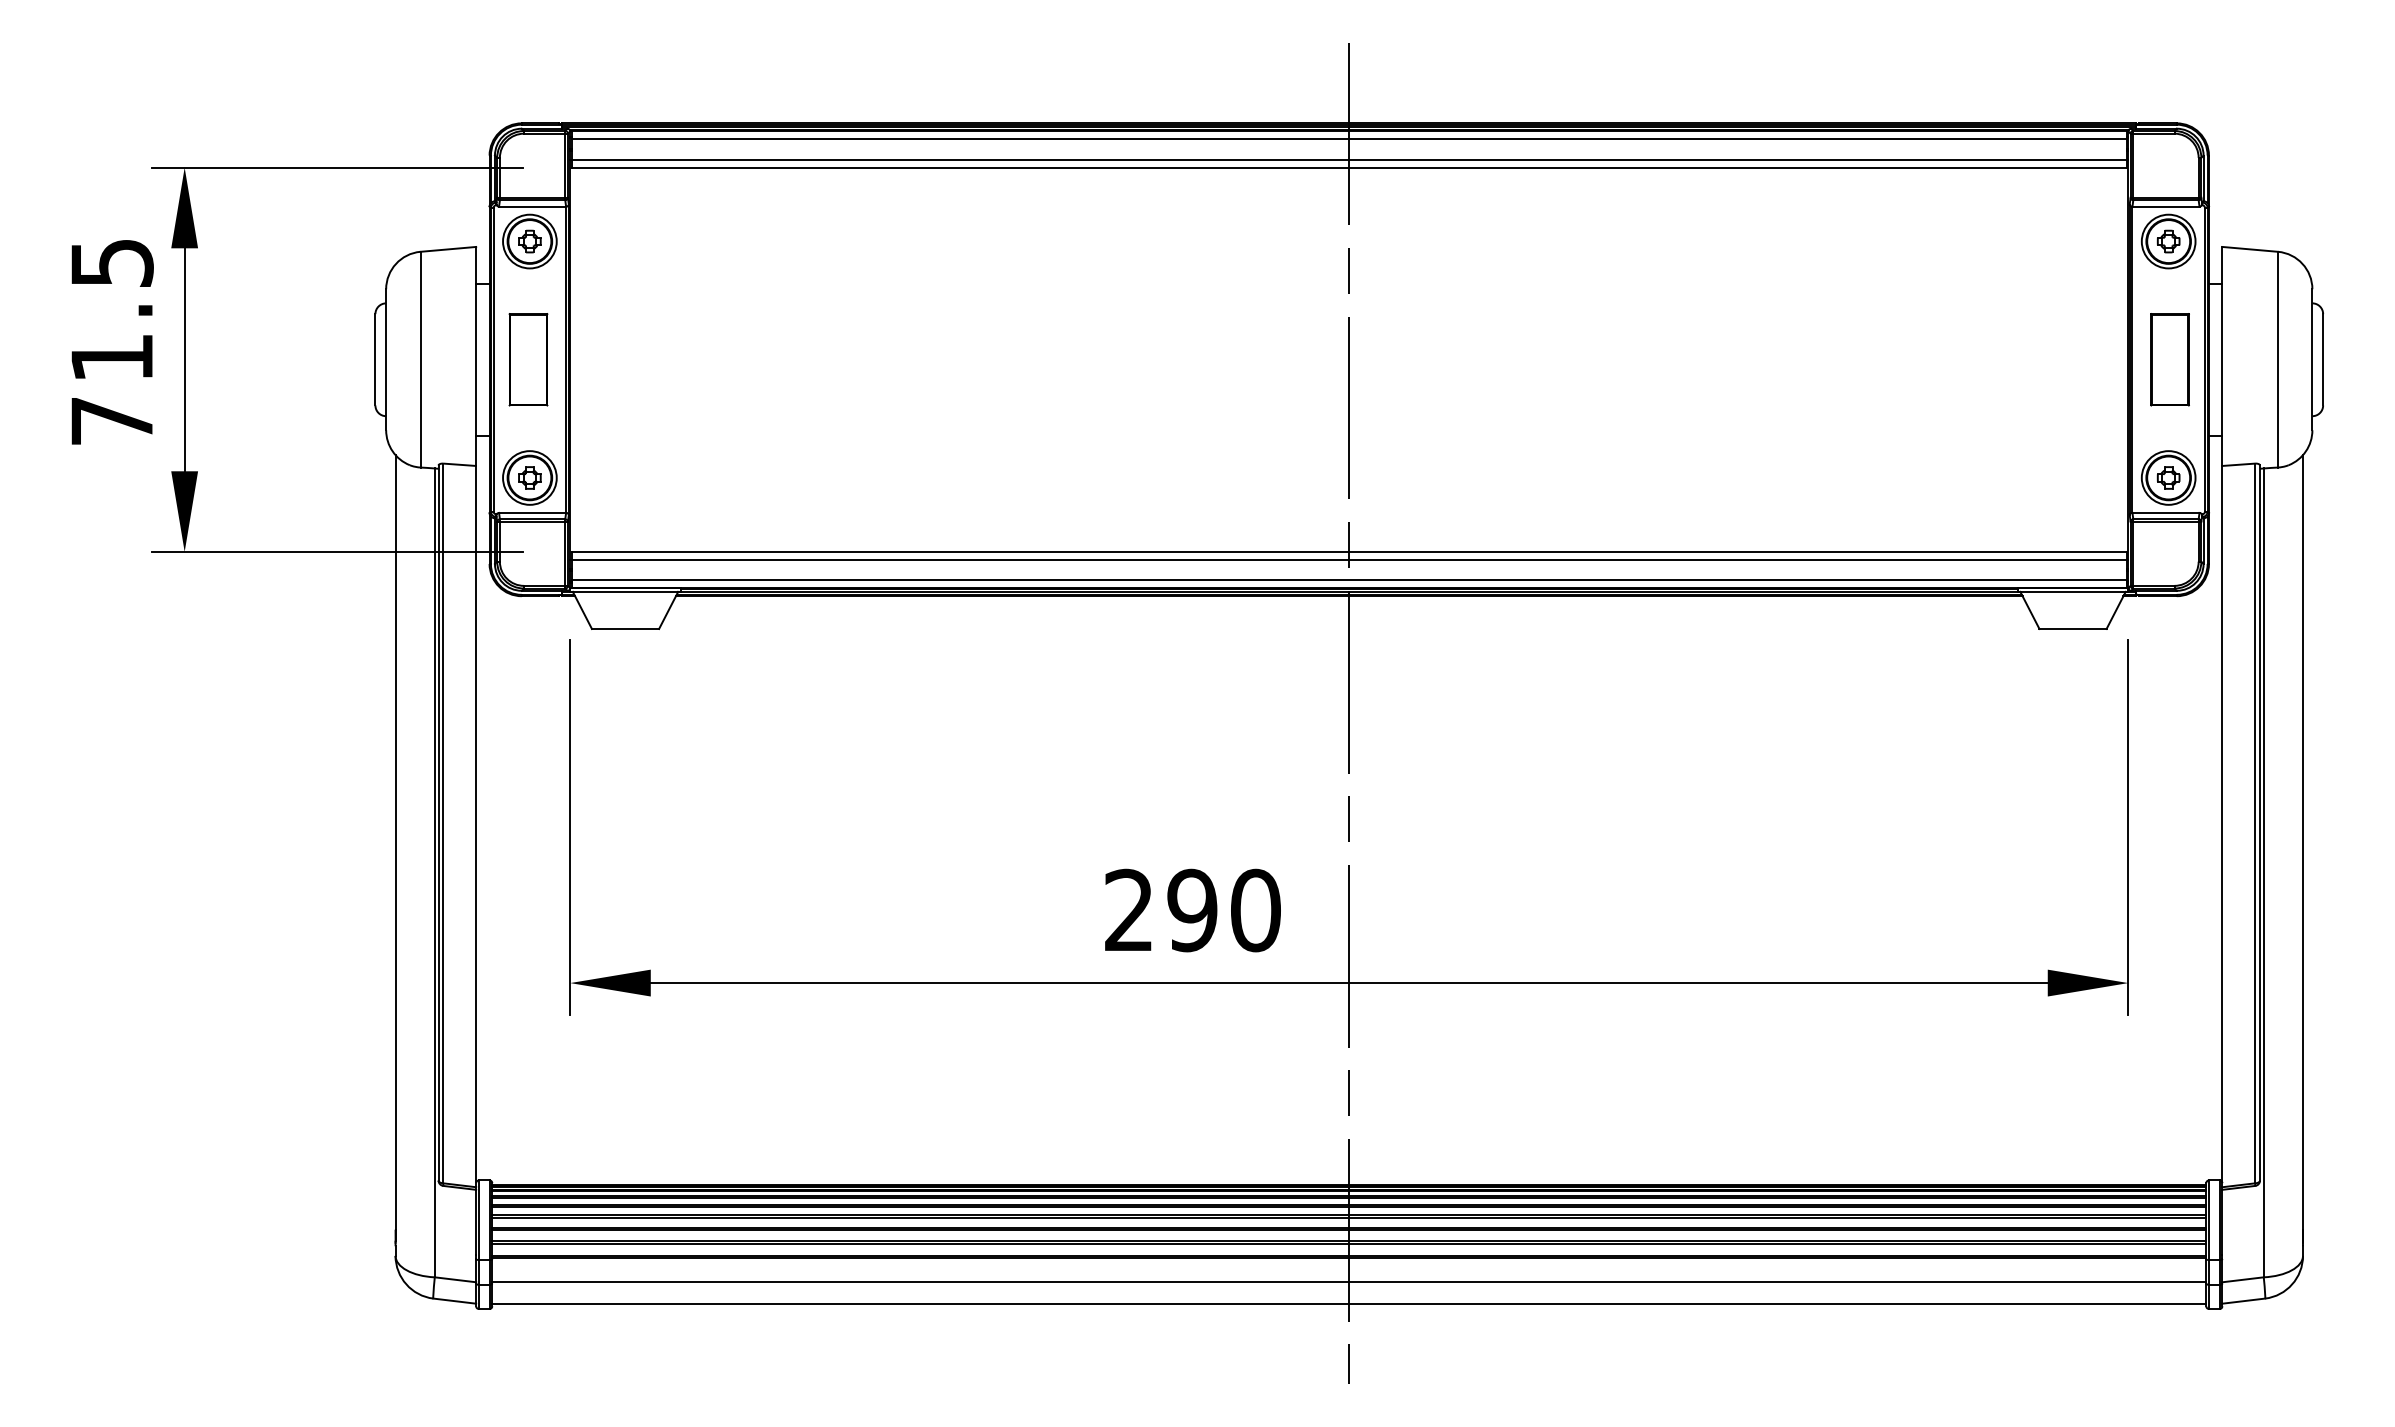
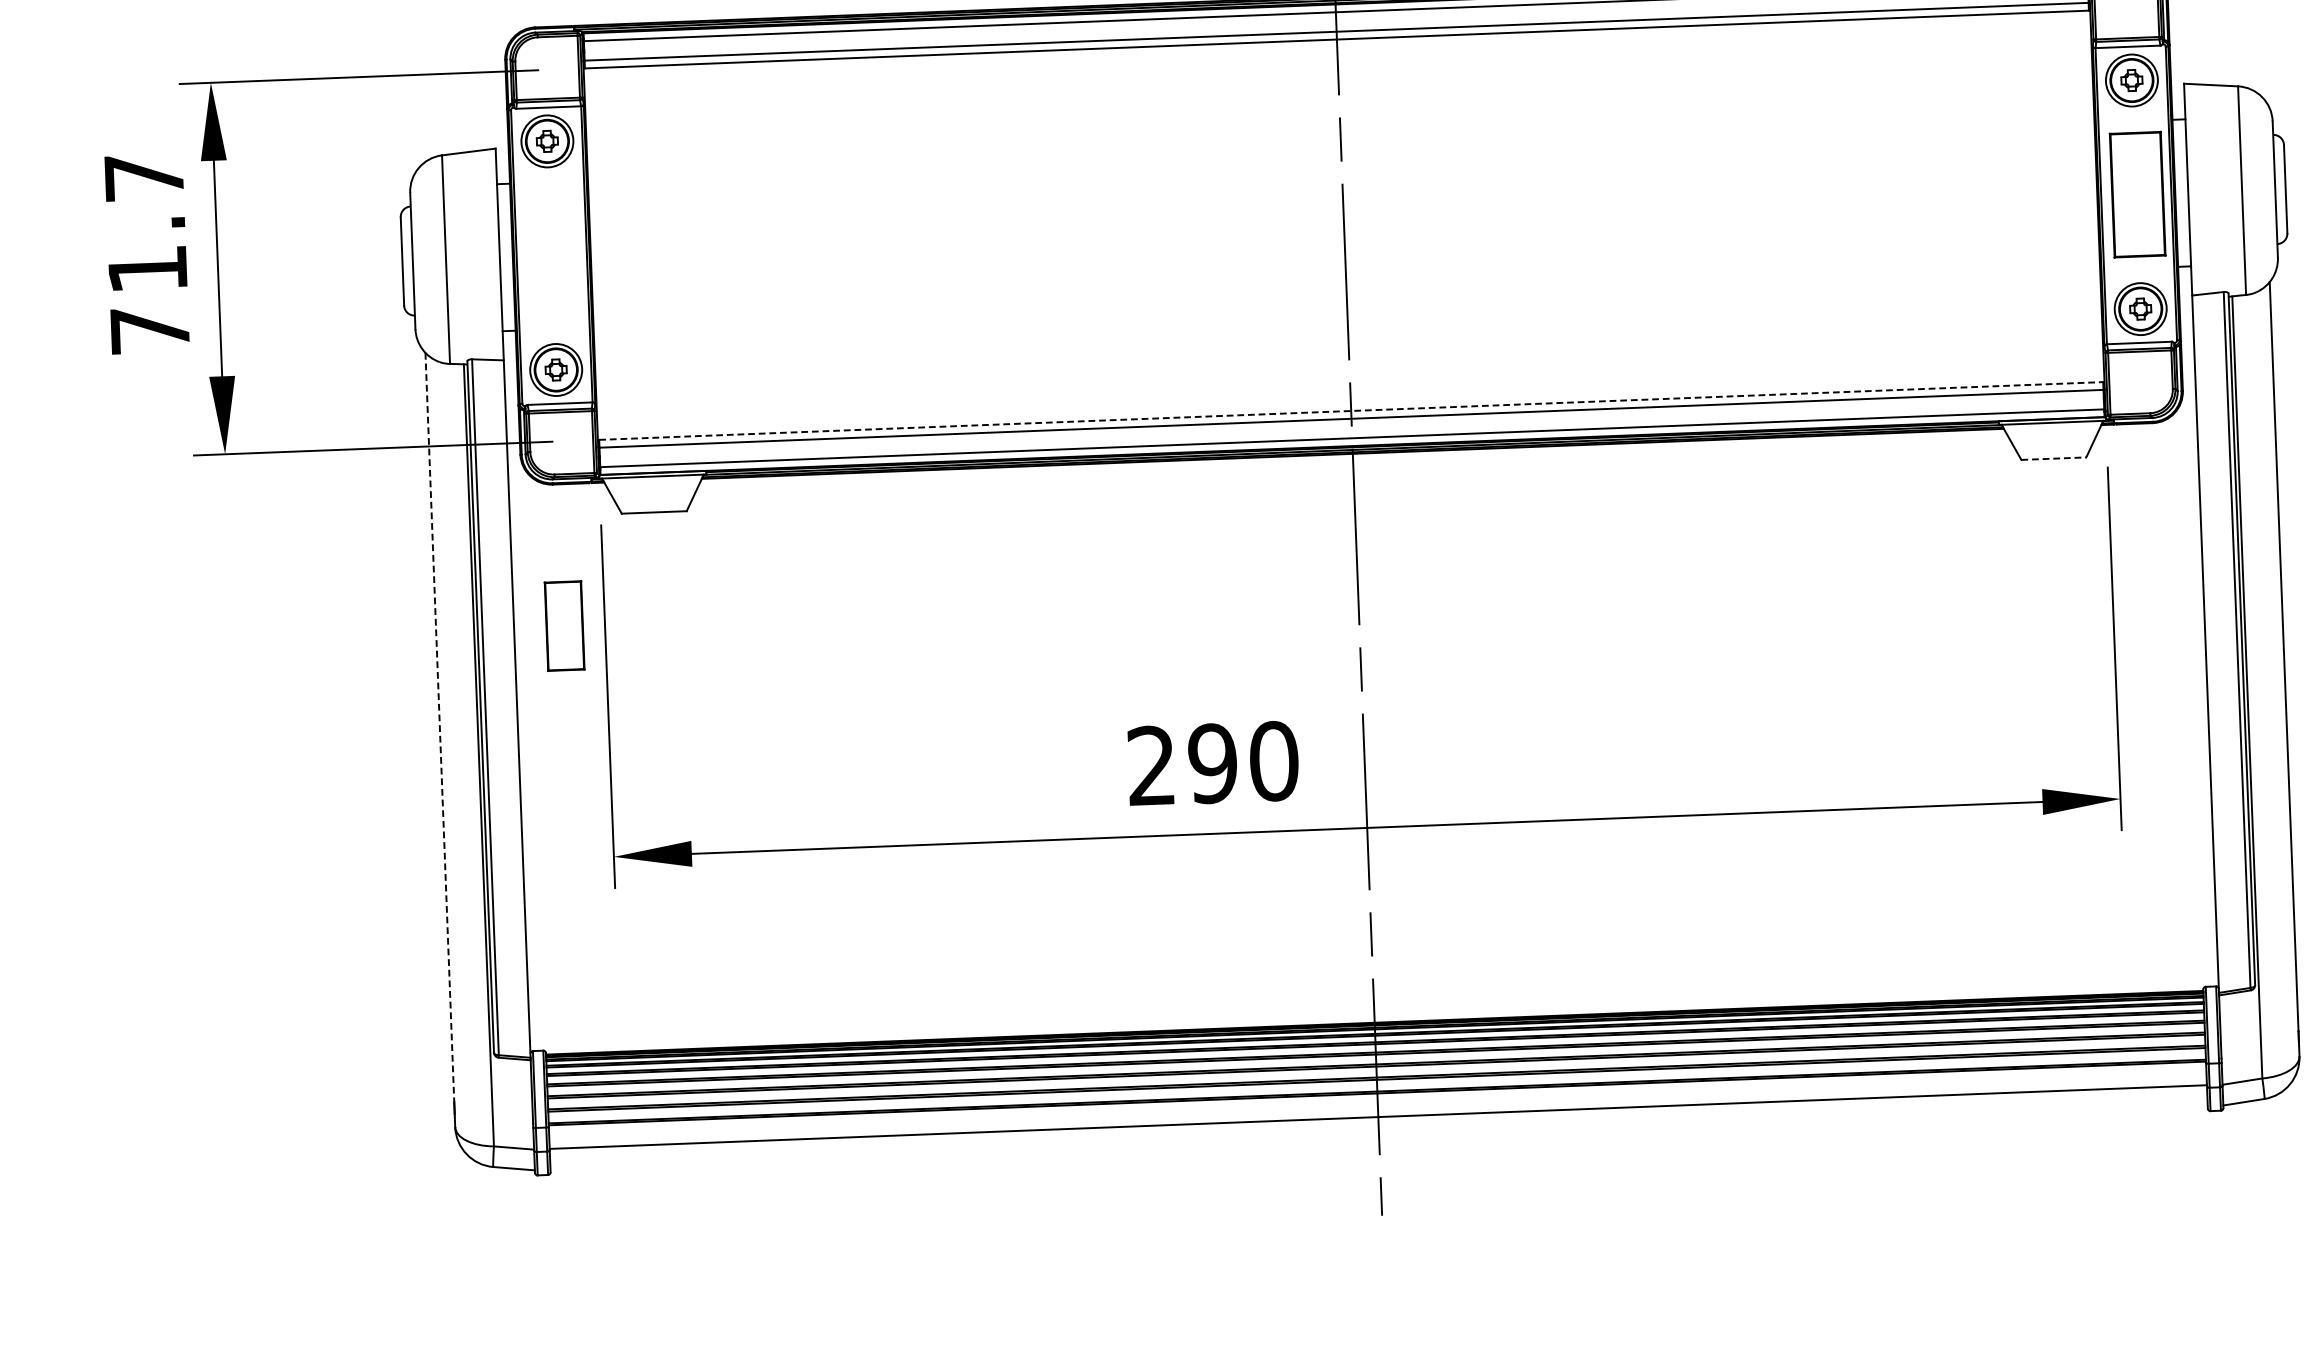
text: (112, 262) -> (144, 177), 71.5 -> 71.7
part: (528, 359) -> (564, 625), moved
part: (2169, 359) -> (2137, 194), size x1.4
line: (1349, 551) -> (1351, 410), solid -> dashed
line: (2073, 628) -> (2054, 458), solid -> dashed
line: (395, 842) -> (439, 727), solid -> dashed
line: (1349, 1303) -> (1379, 1137), removed

